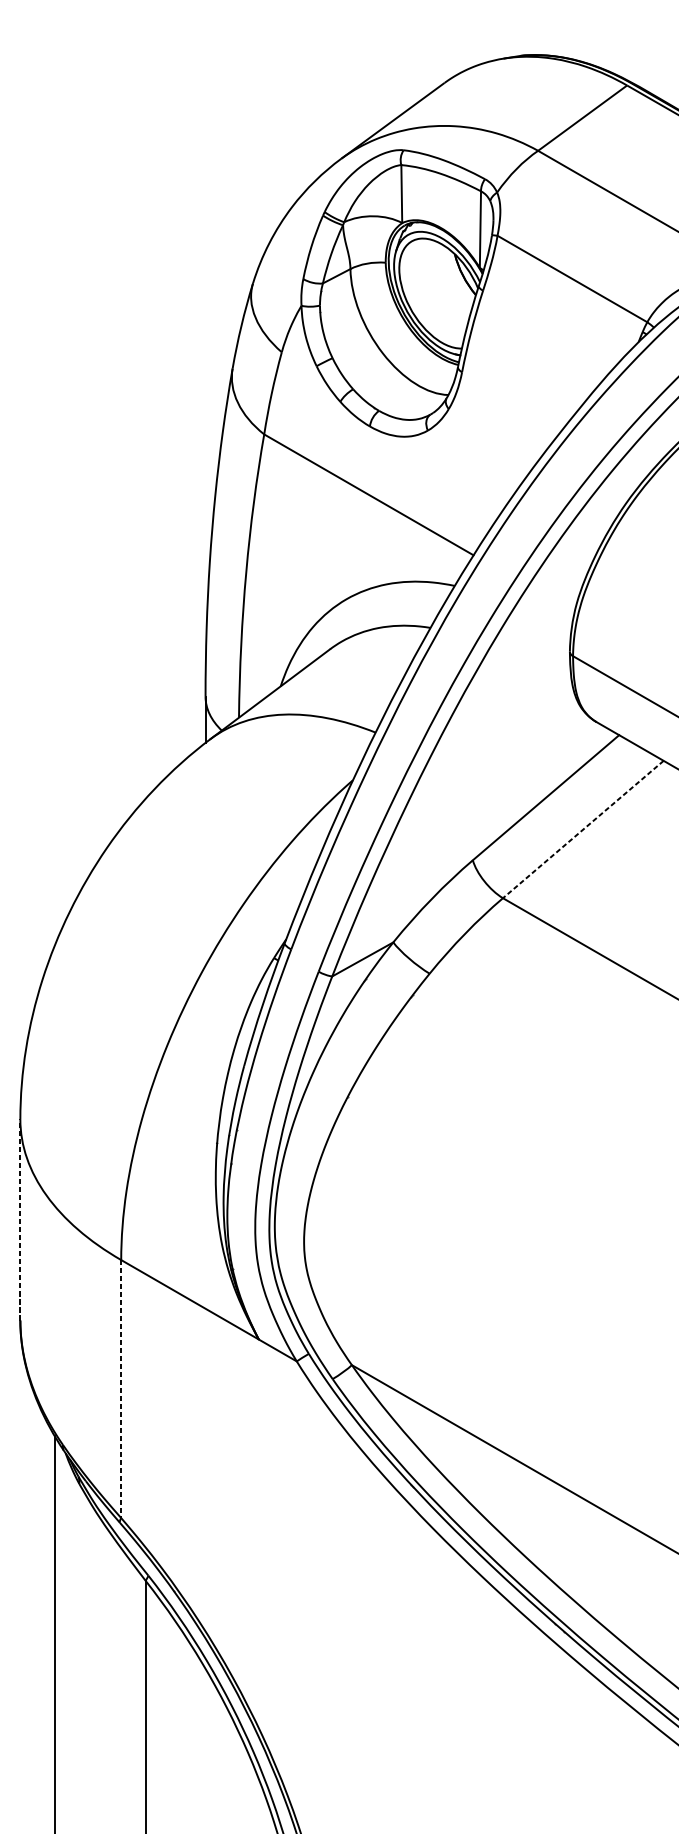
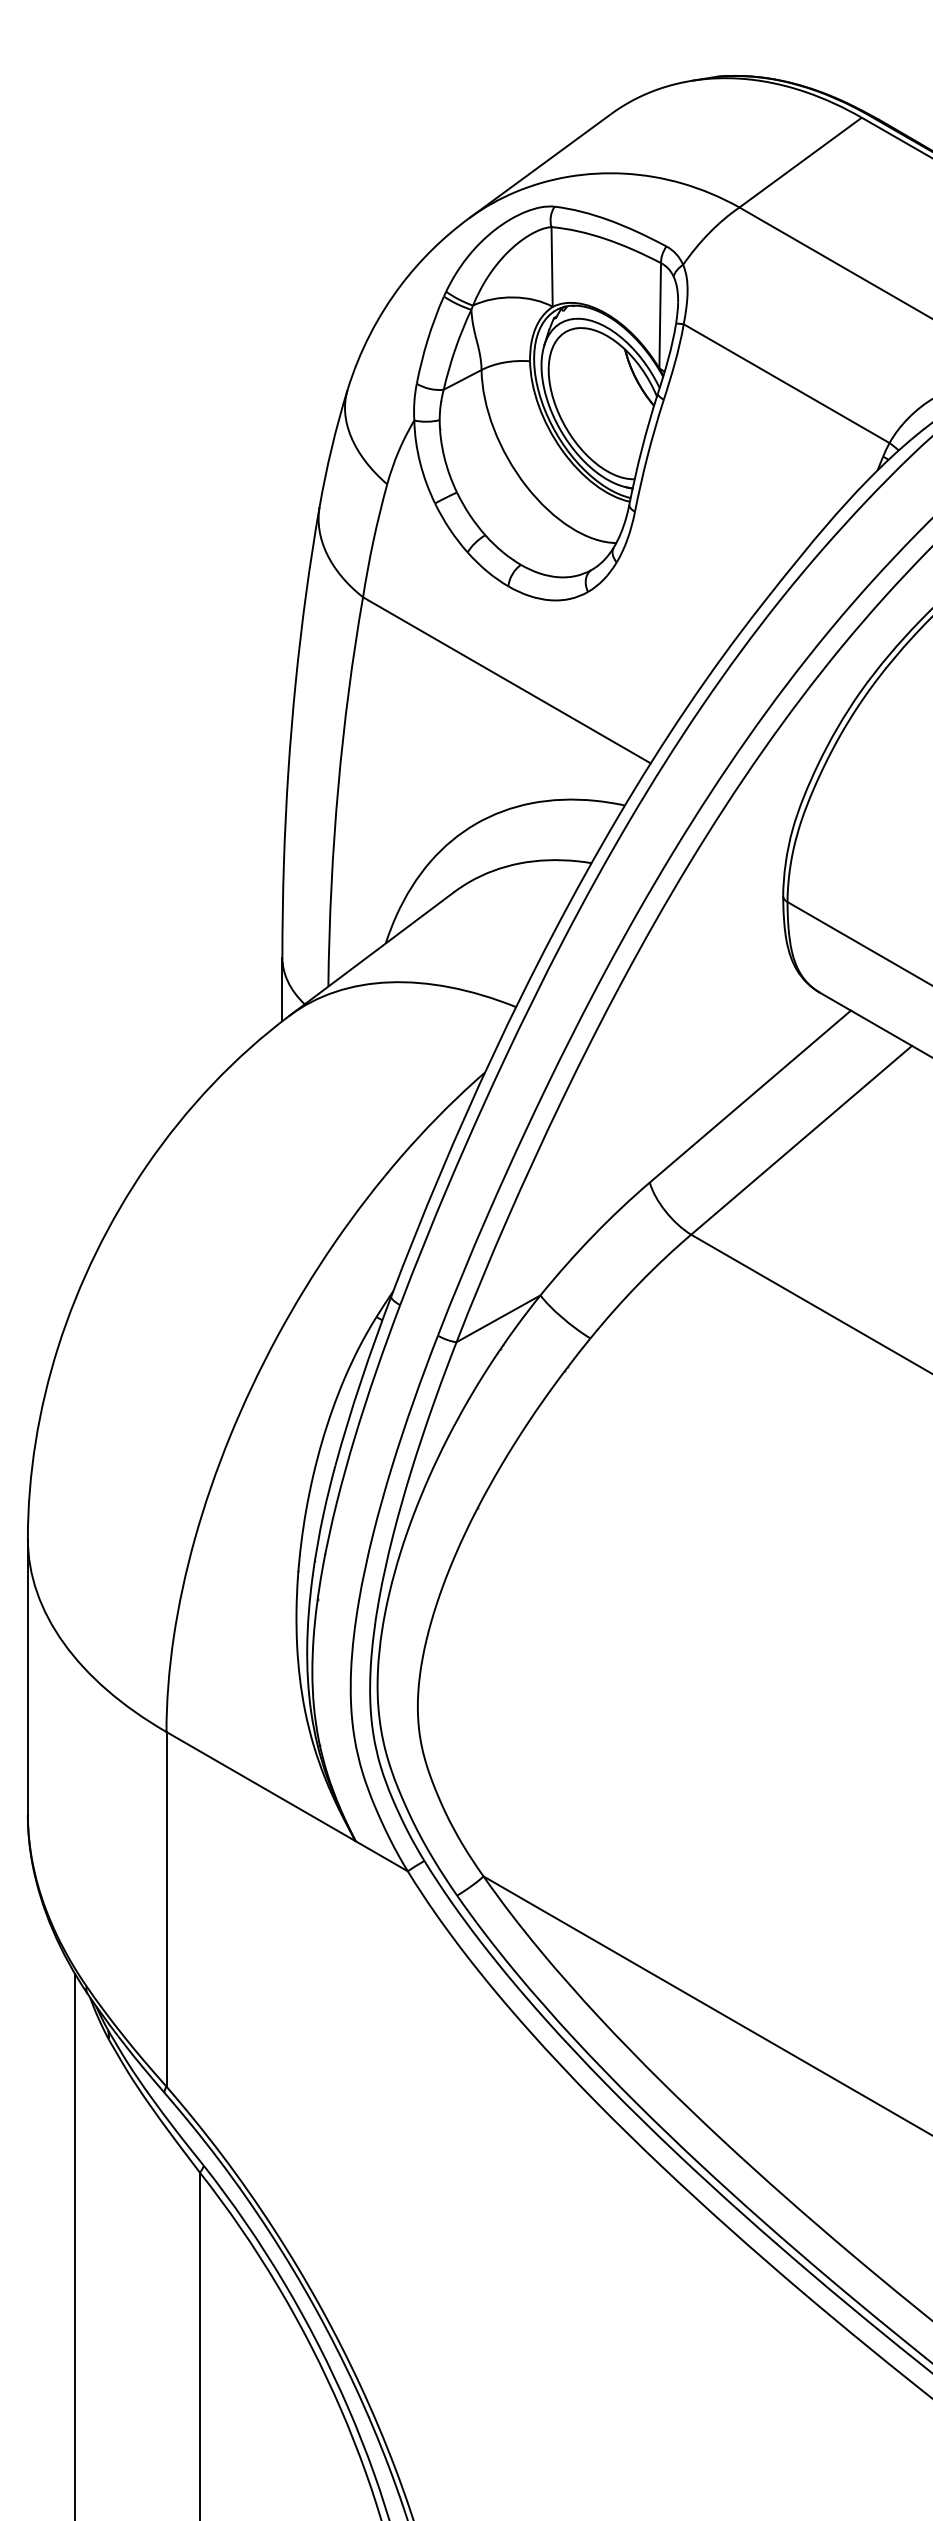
line: (583, 829) -> (801, 1140), dashed -> solid
line: (20, 1219) -> (27, 1676), dashed -> solid
line: (121, 1389) -> (166, 1909), dashed -> solid

